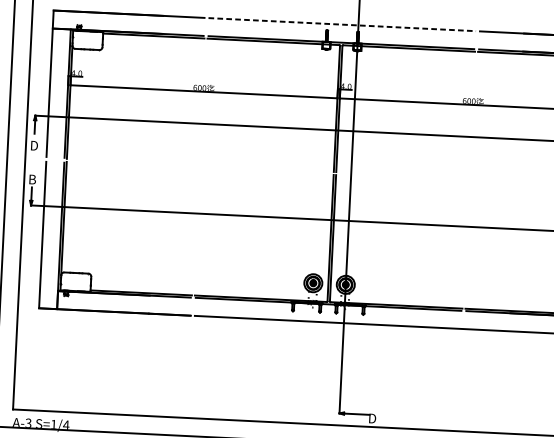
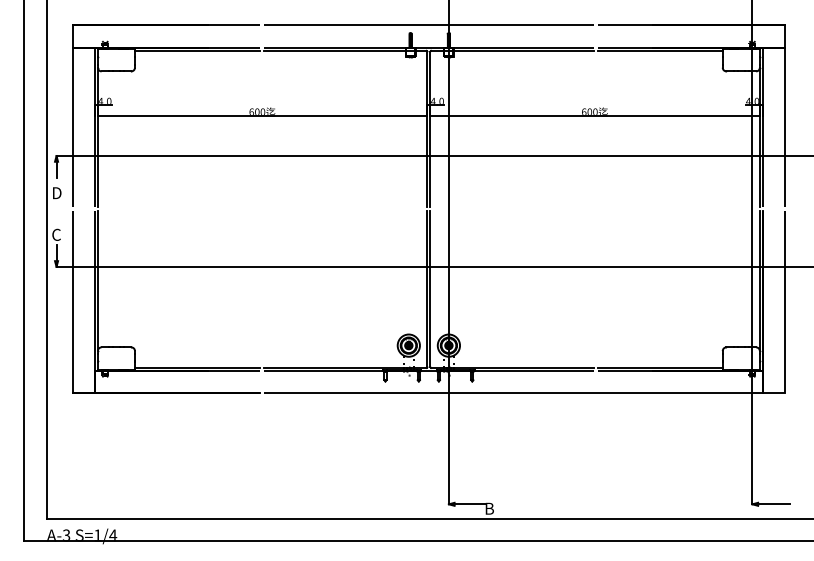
line: (342, 24) -> (429, 25), dashed -> solid
text: (32, 179) -> (56, 234), B -> C
text: (373, 418) -> (490, 508), D -> B

